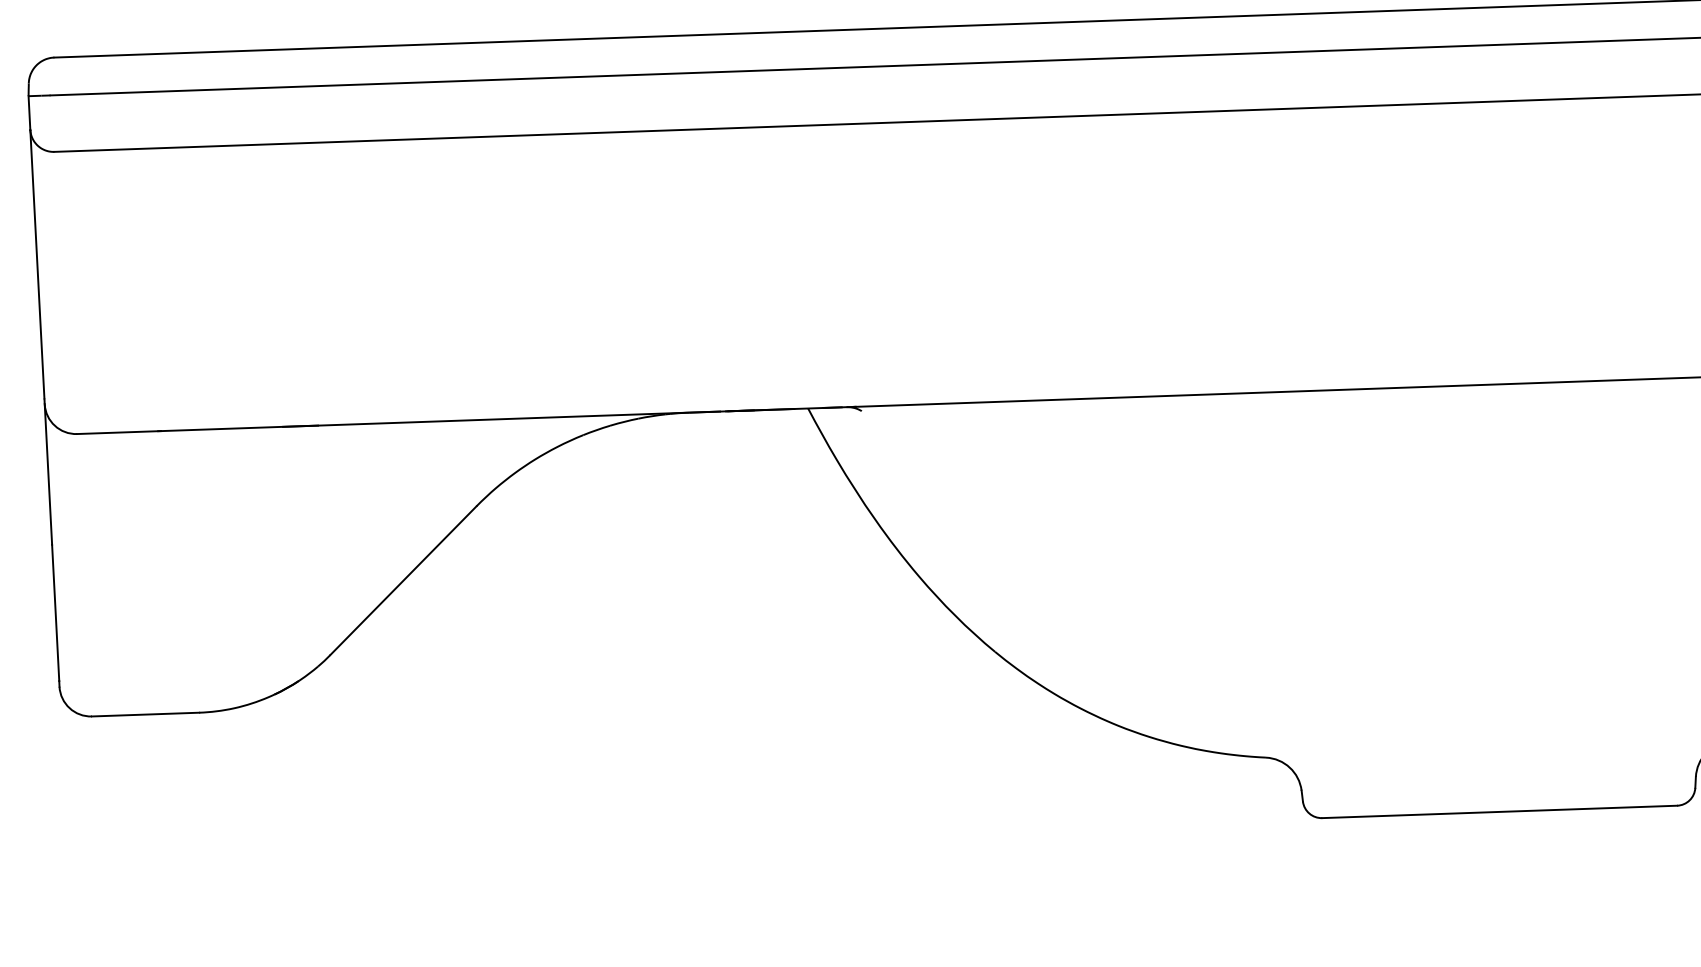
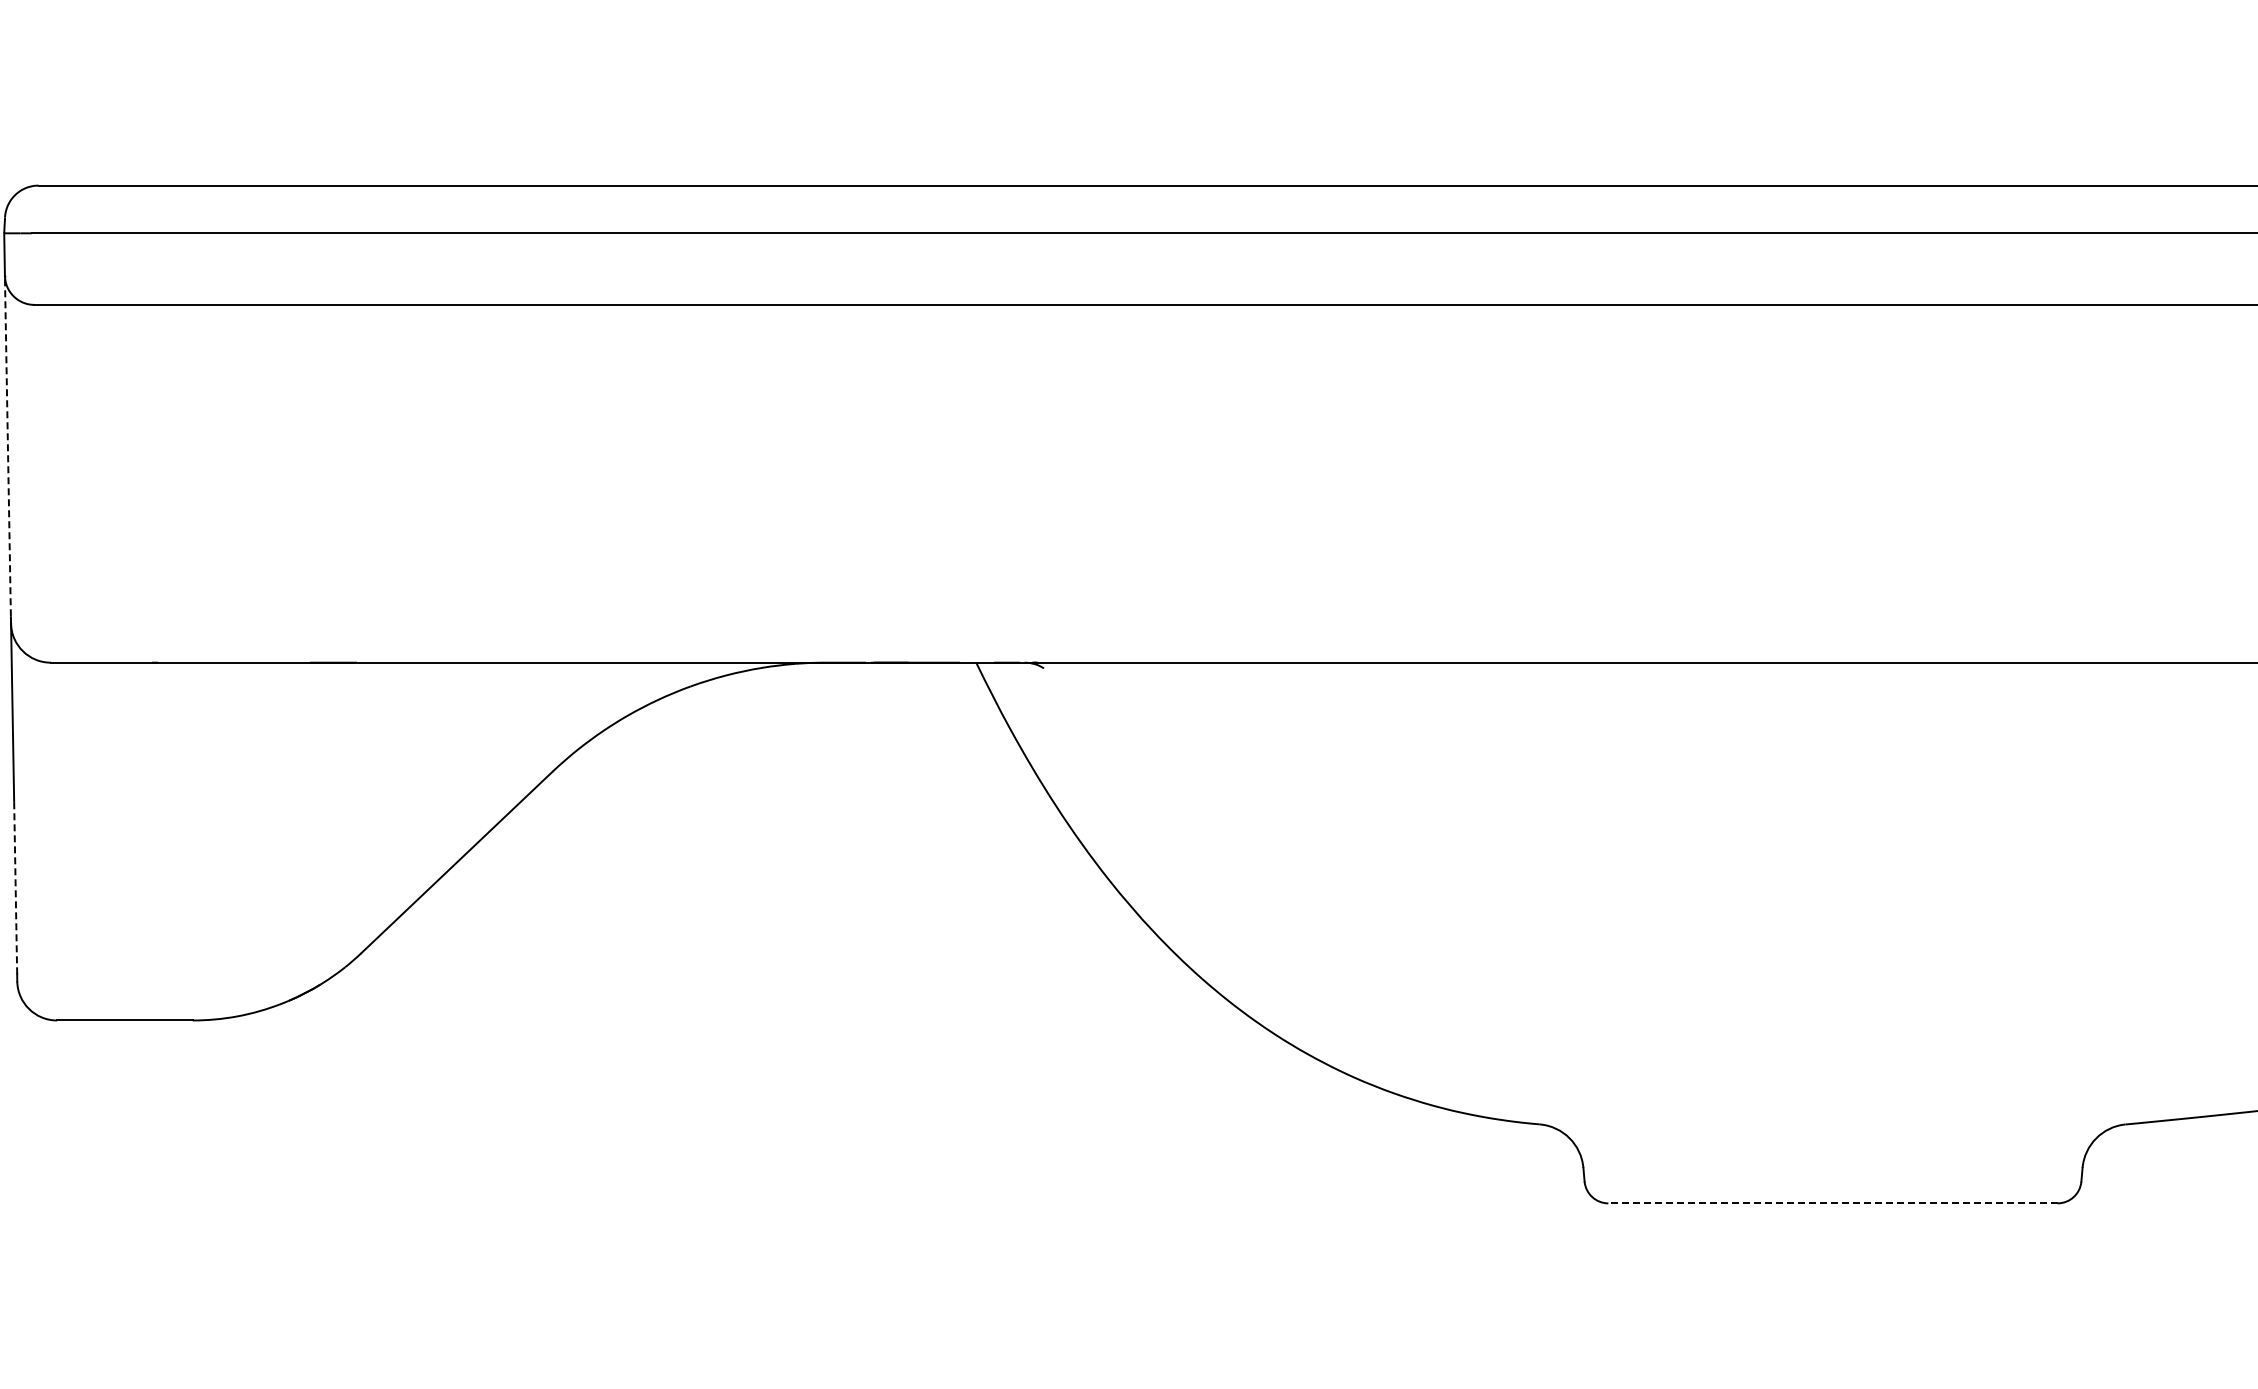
line: (37, 263) -> (7, 445), solid -> dashed
line: (55, 612) -> (15, 887), solid -> dashed
line: (1500, 812) -> (1833, 1203), solid -> dashed

